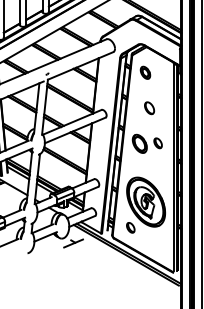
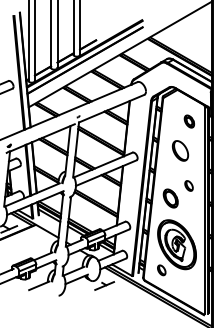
part: (144, 72) -> (188, 121), moved
part: (149, 107) -> (180, 150), size x1.67
part: (139, 143) -> (170, 198), moved

